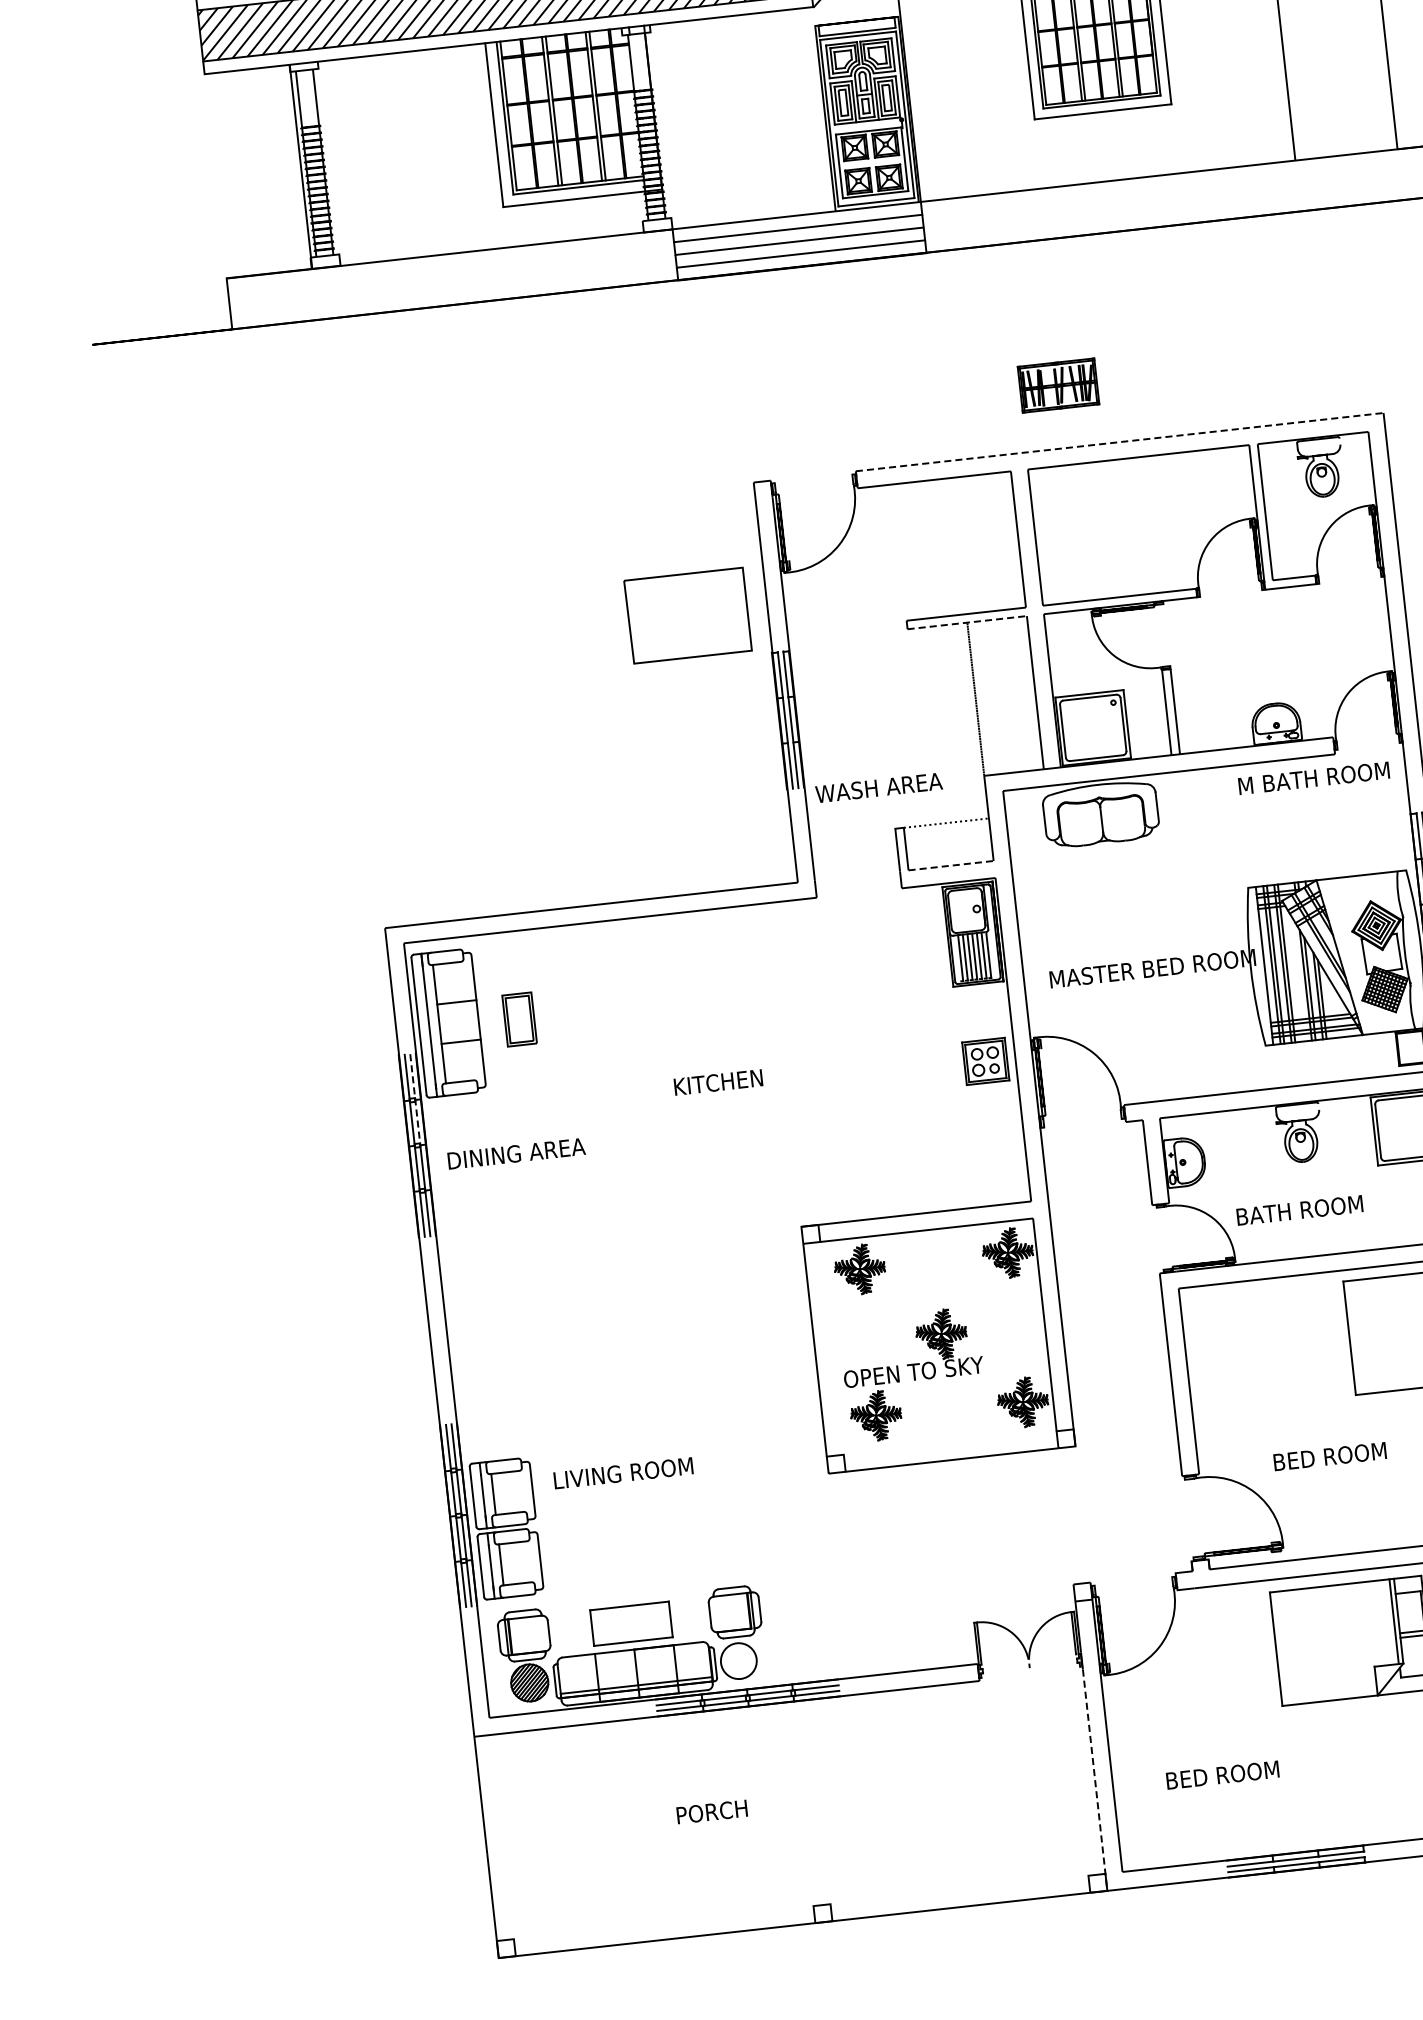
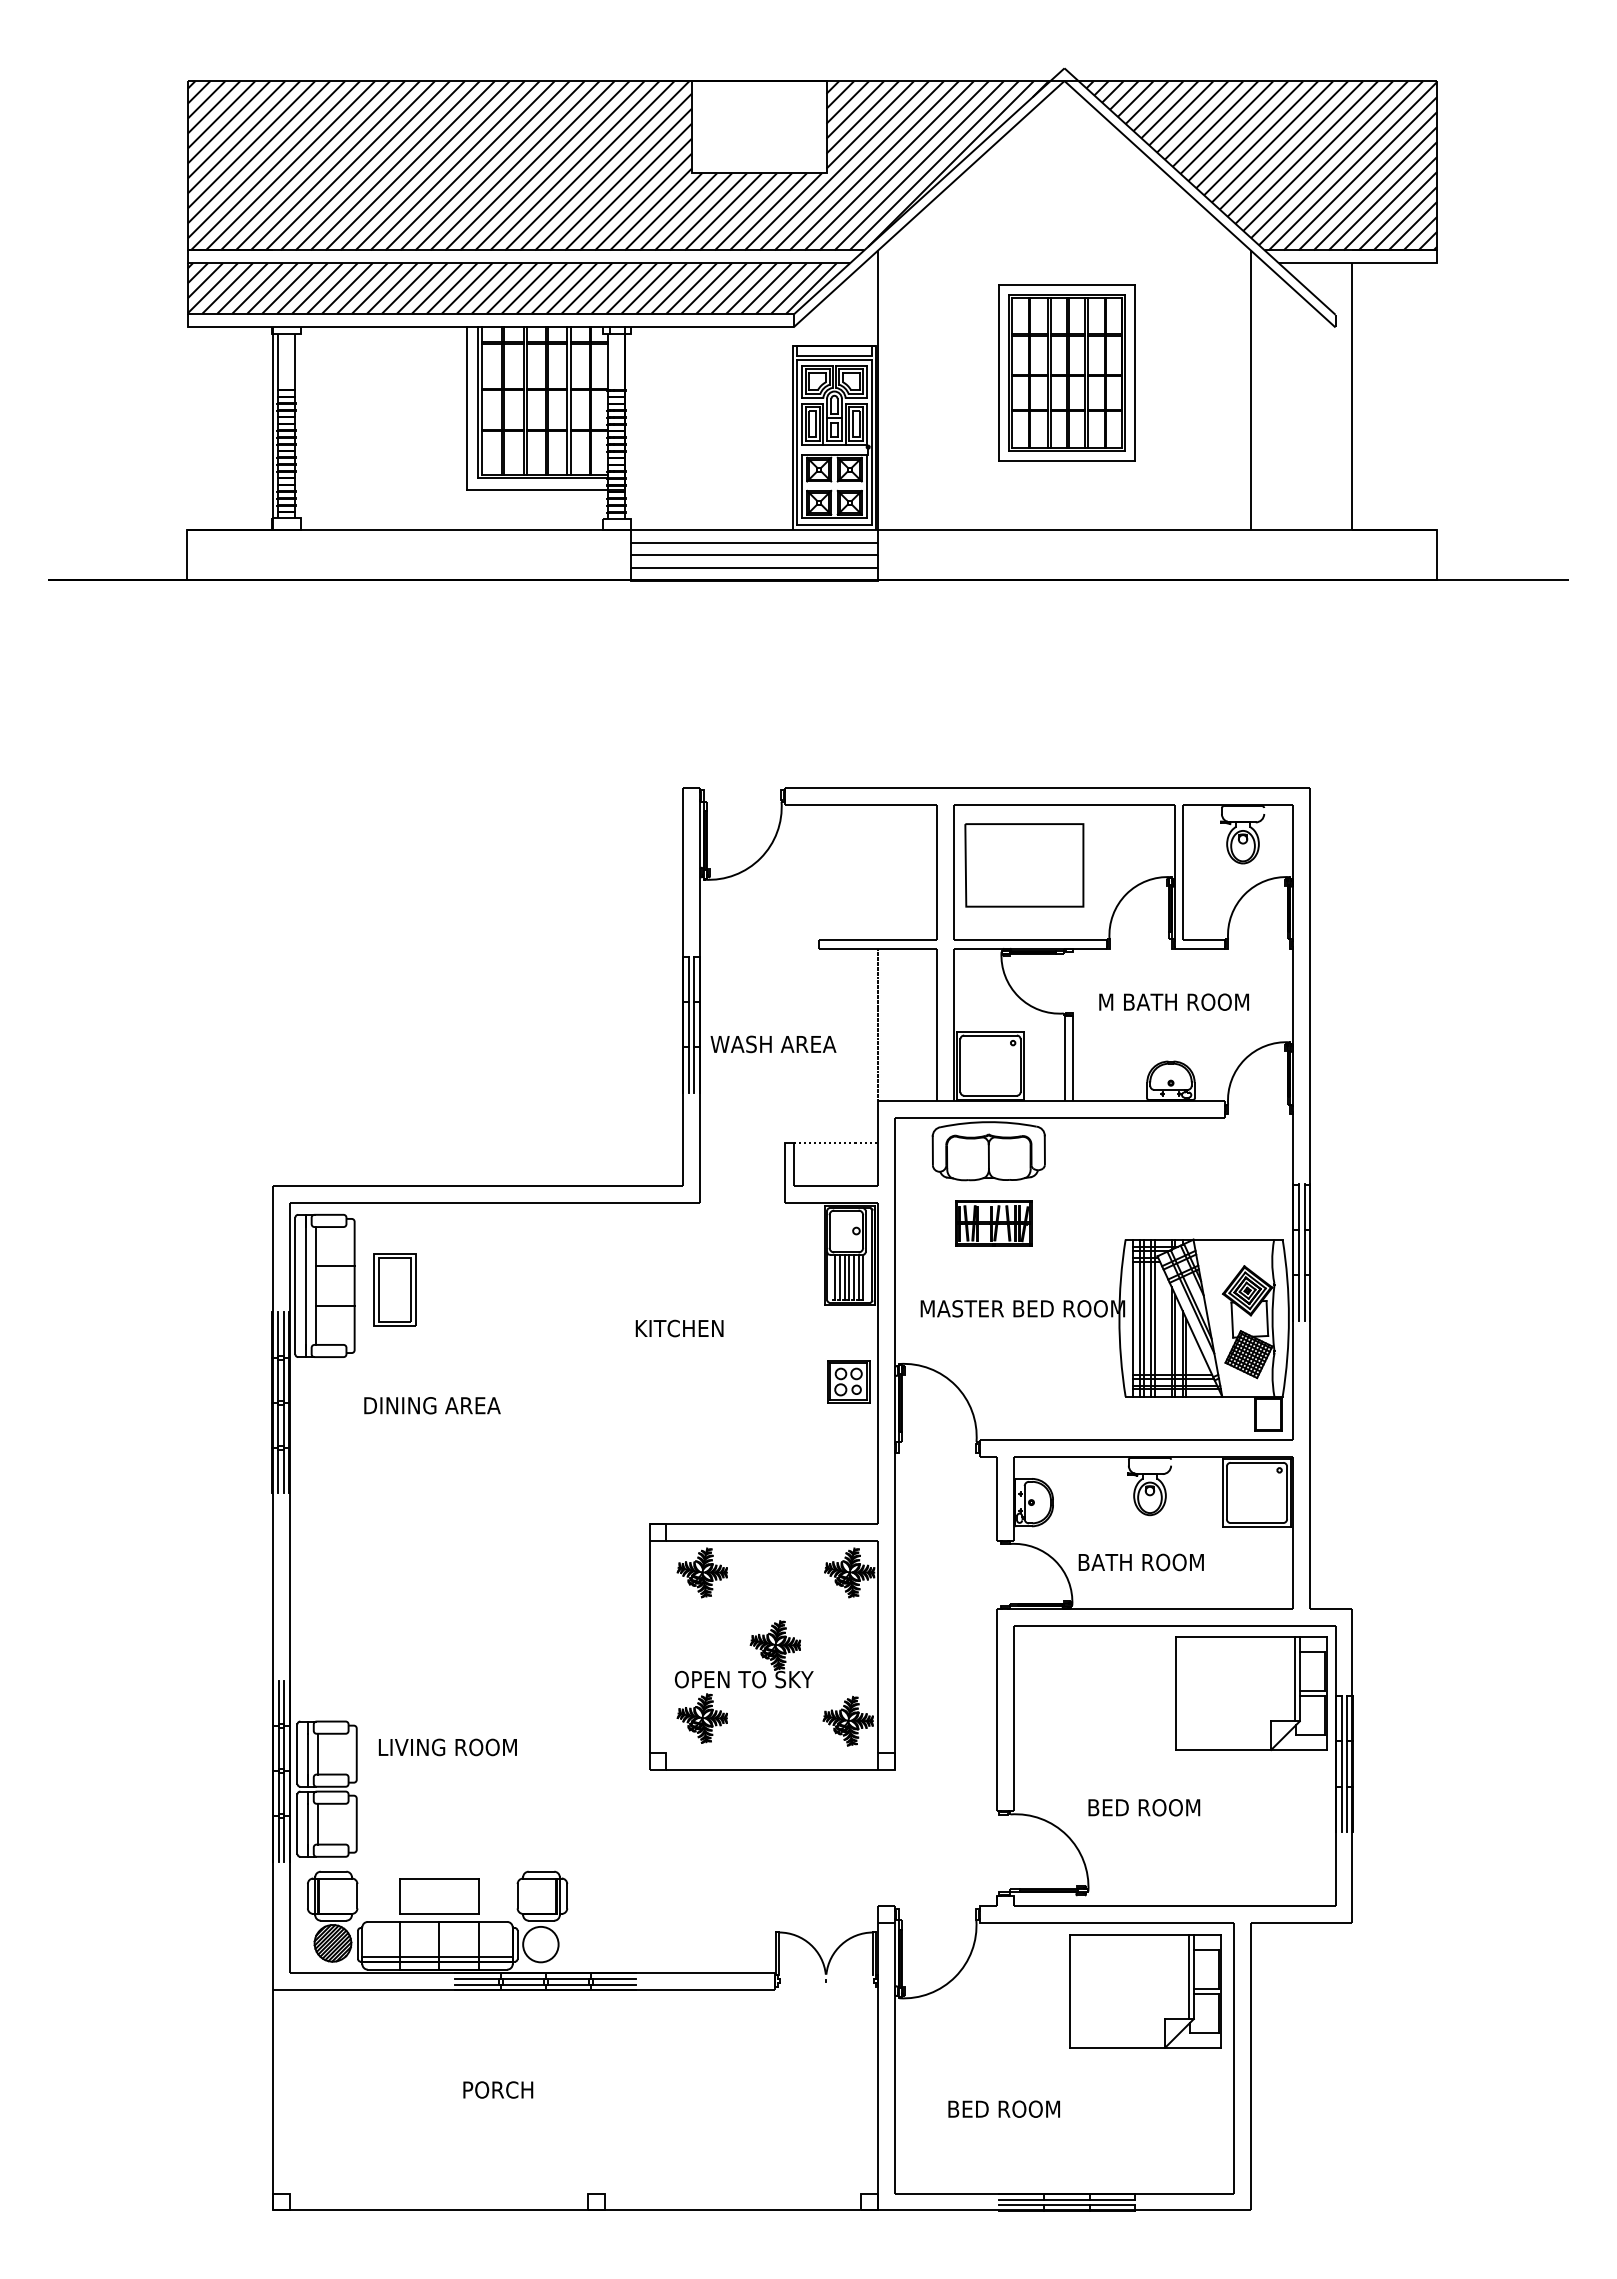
part: (1058, 385) -> (993, 1223), moved
line: (1119, 442) -> (1047, 787), dashed -> solid
part: (688, 615) -> (1024, 865), moved
line: (967, 622) -> (878, 948), dashed -> solid
text: (1313, 777) -> (1173, 1001), moved
text: (879, 788) -> (773, 1044), moved
line: (951, 865) -> (836, 1185), dashed -> solid
part: (519, 1018) -> (394, 1289), size x1.43
text: (718, 1082) -> (679, 1328), moved
line: (415, 1100) -> (283, 1358), dashed -> solid
text: (516, 1153) -> (432, 1405), moved
line: (1095, 1780) -> (878, 2100), dashed -> solid

